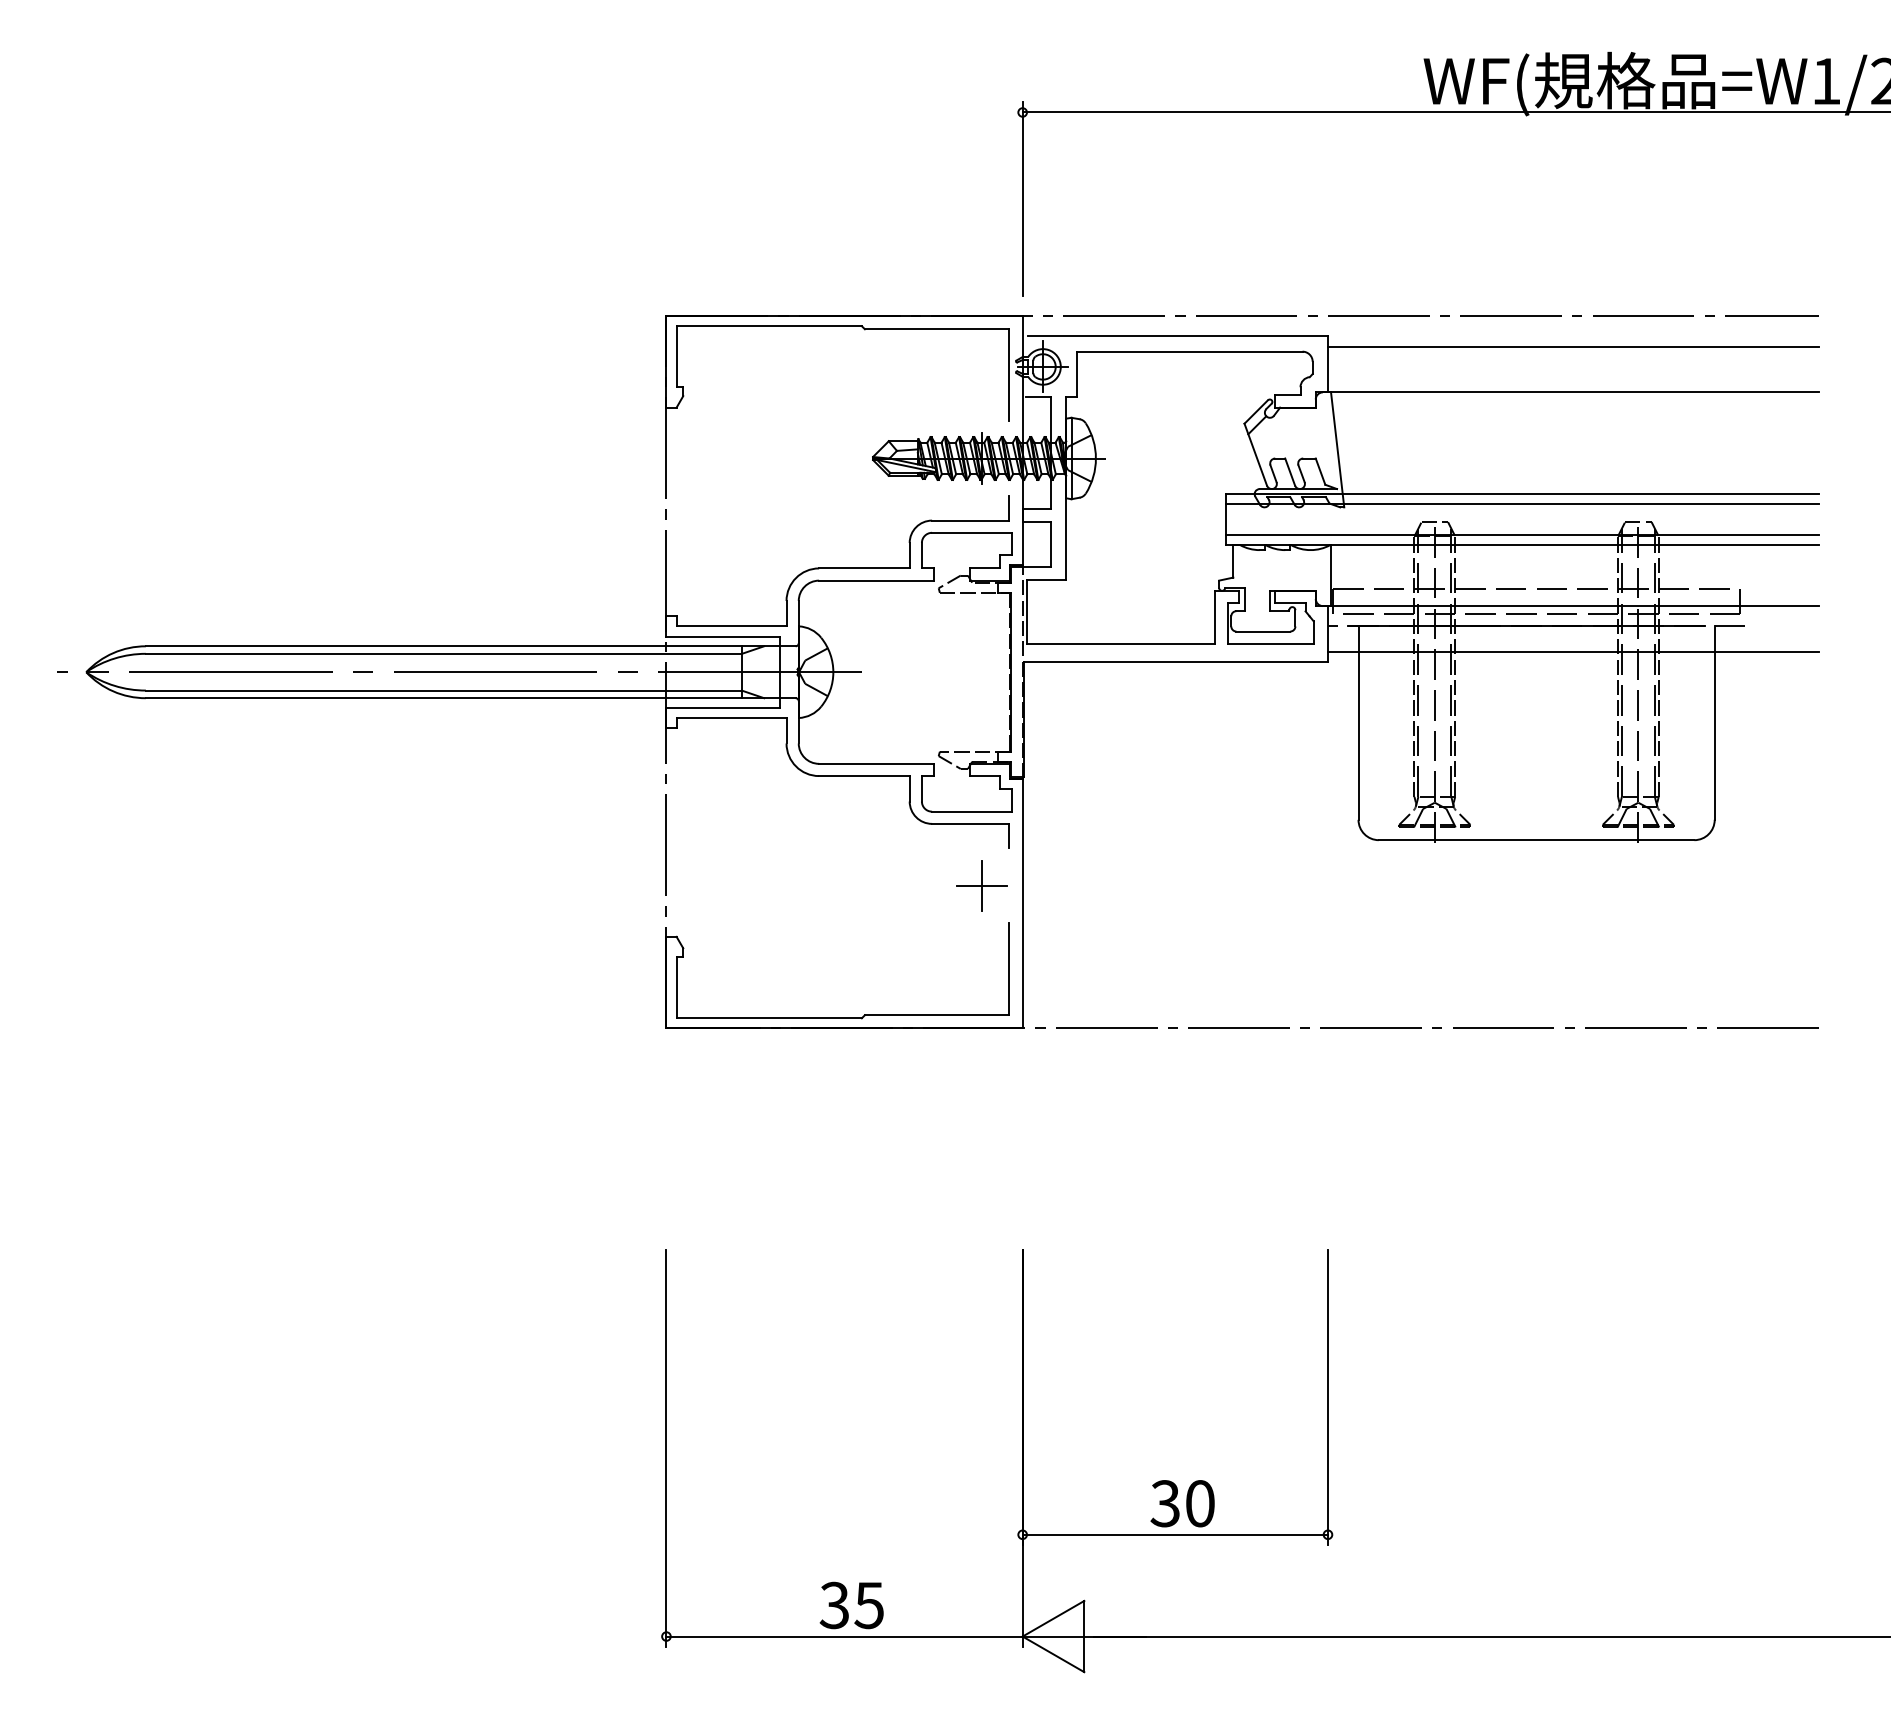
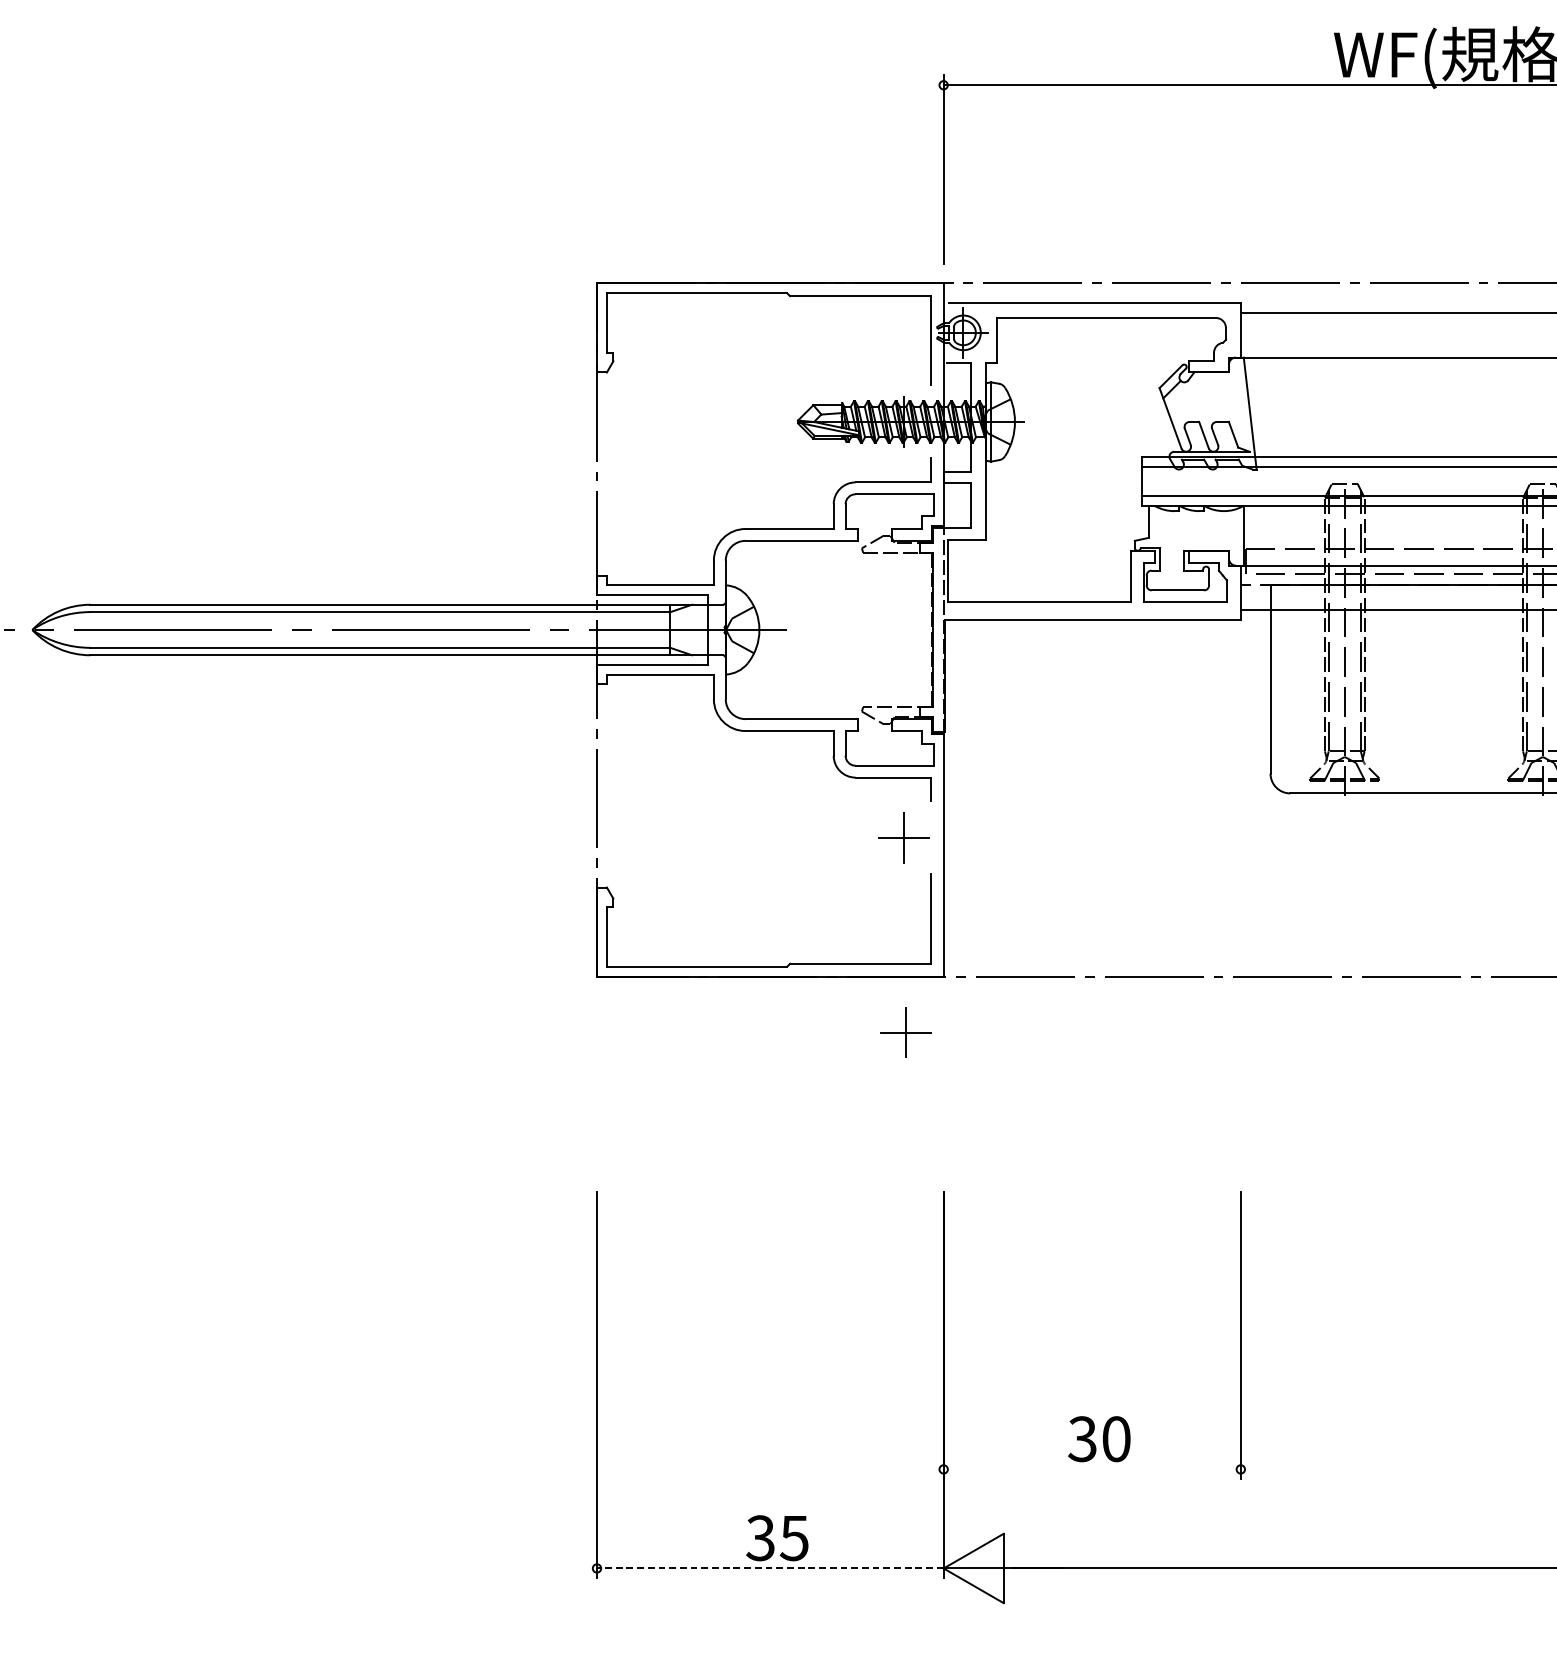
part: (983, 1085) -> (905, 1032), added
line: (1174, 1534) -> (1091, 1469), removed
line: (844, 1636) -> (770, 1568), solid -> dashed

